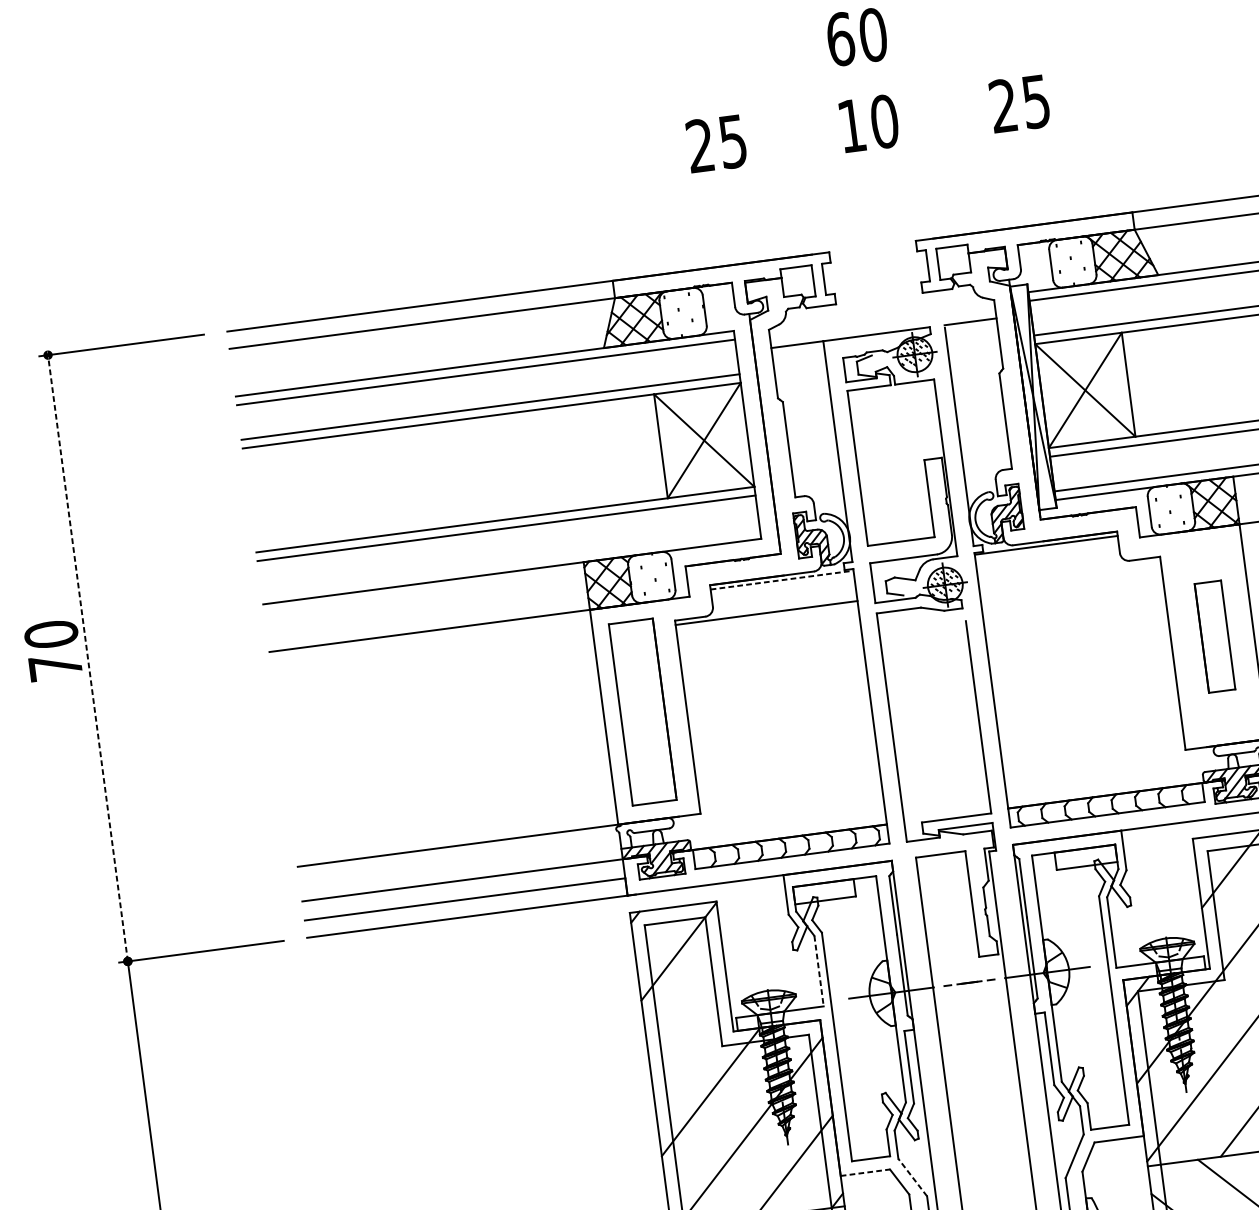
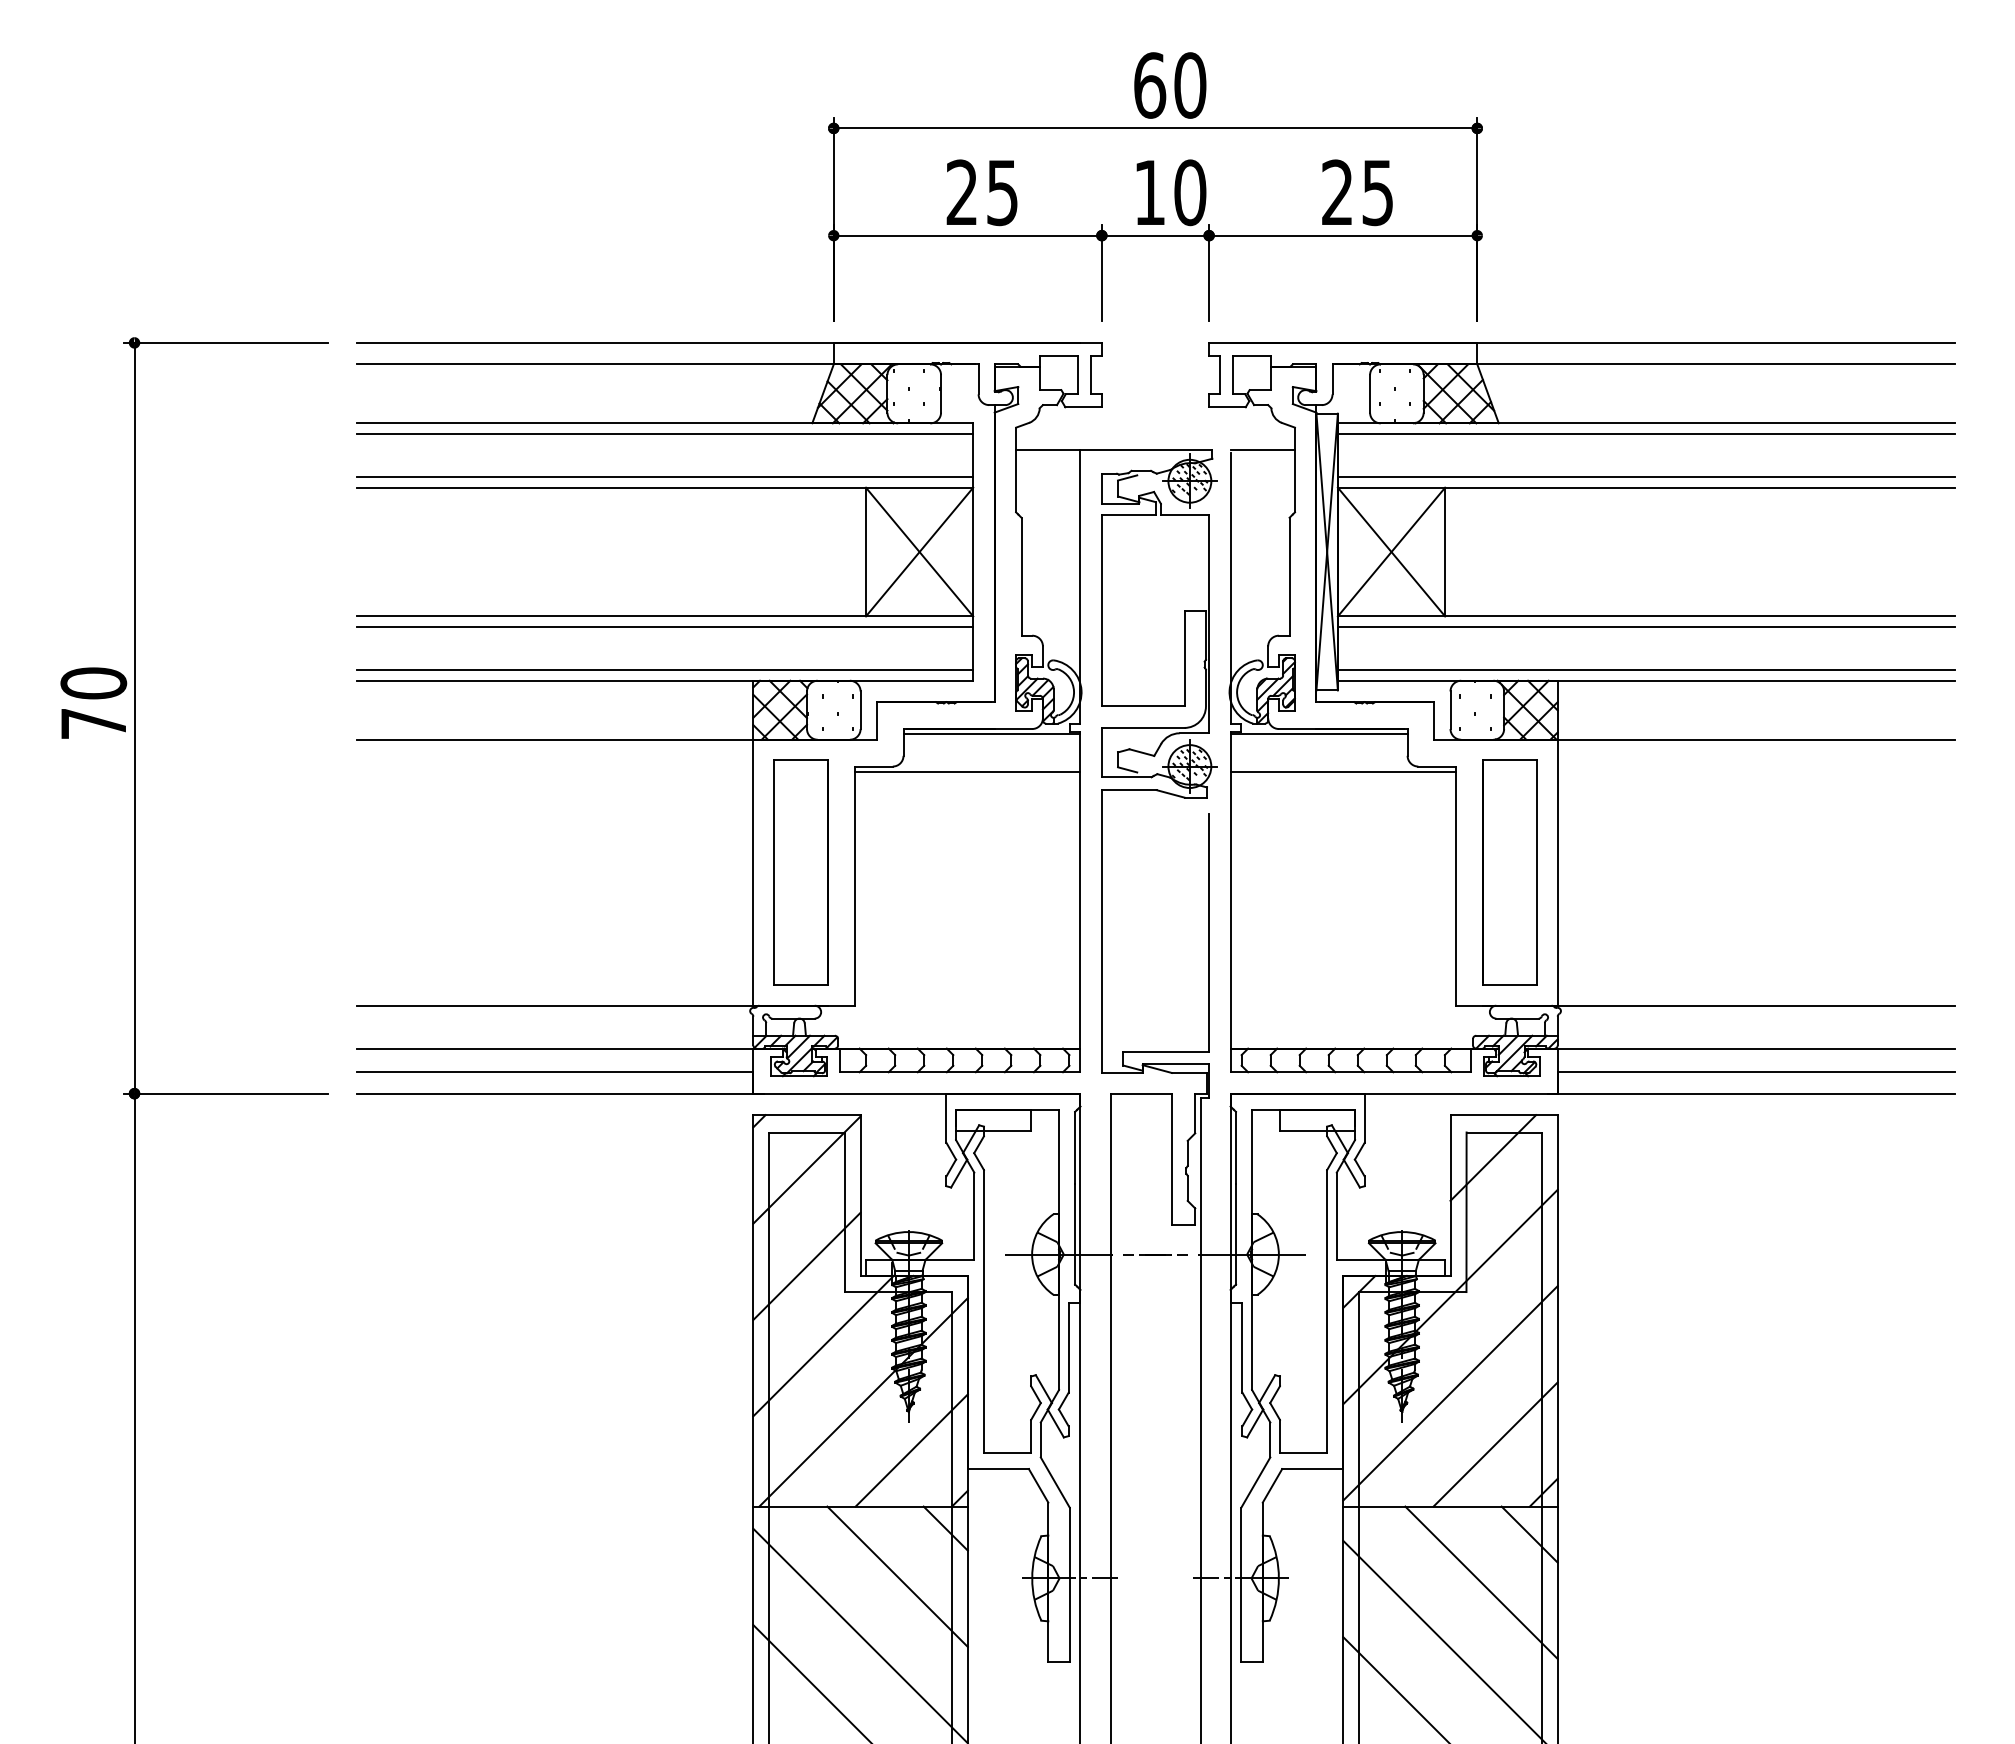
part: (859, 146) -> (1155, 219), added
line: (510, 563) -> (664, 670), added
line: (1069, 572) -> (1342, 771), added
line: (782, 580) -> (992, 734), dashed -> solid
part: (1214, 636) -> (1509, 872), size x1.67
line: (87, 657) -> (134, 717), dashed -> solid
line: (819, 971) -> (974, 1216), dashed -> solid
line: (688, 1028) -> (806, 1265), added
line: (865, 1173) -> (998, 1469), dashed -> solid
line: (912, 1177) -> (1055, 1482), dashed -> solid

